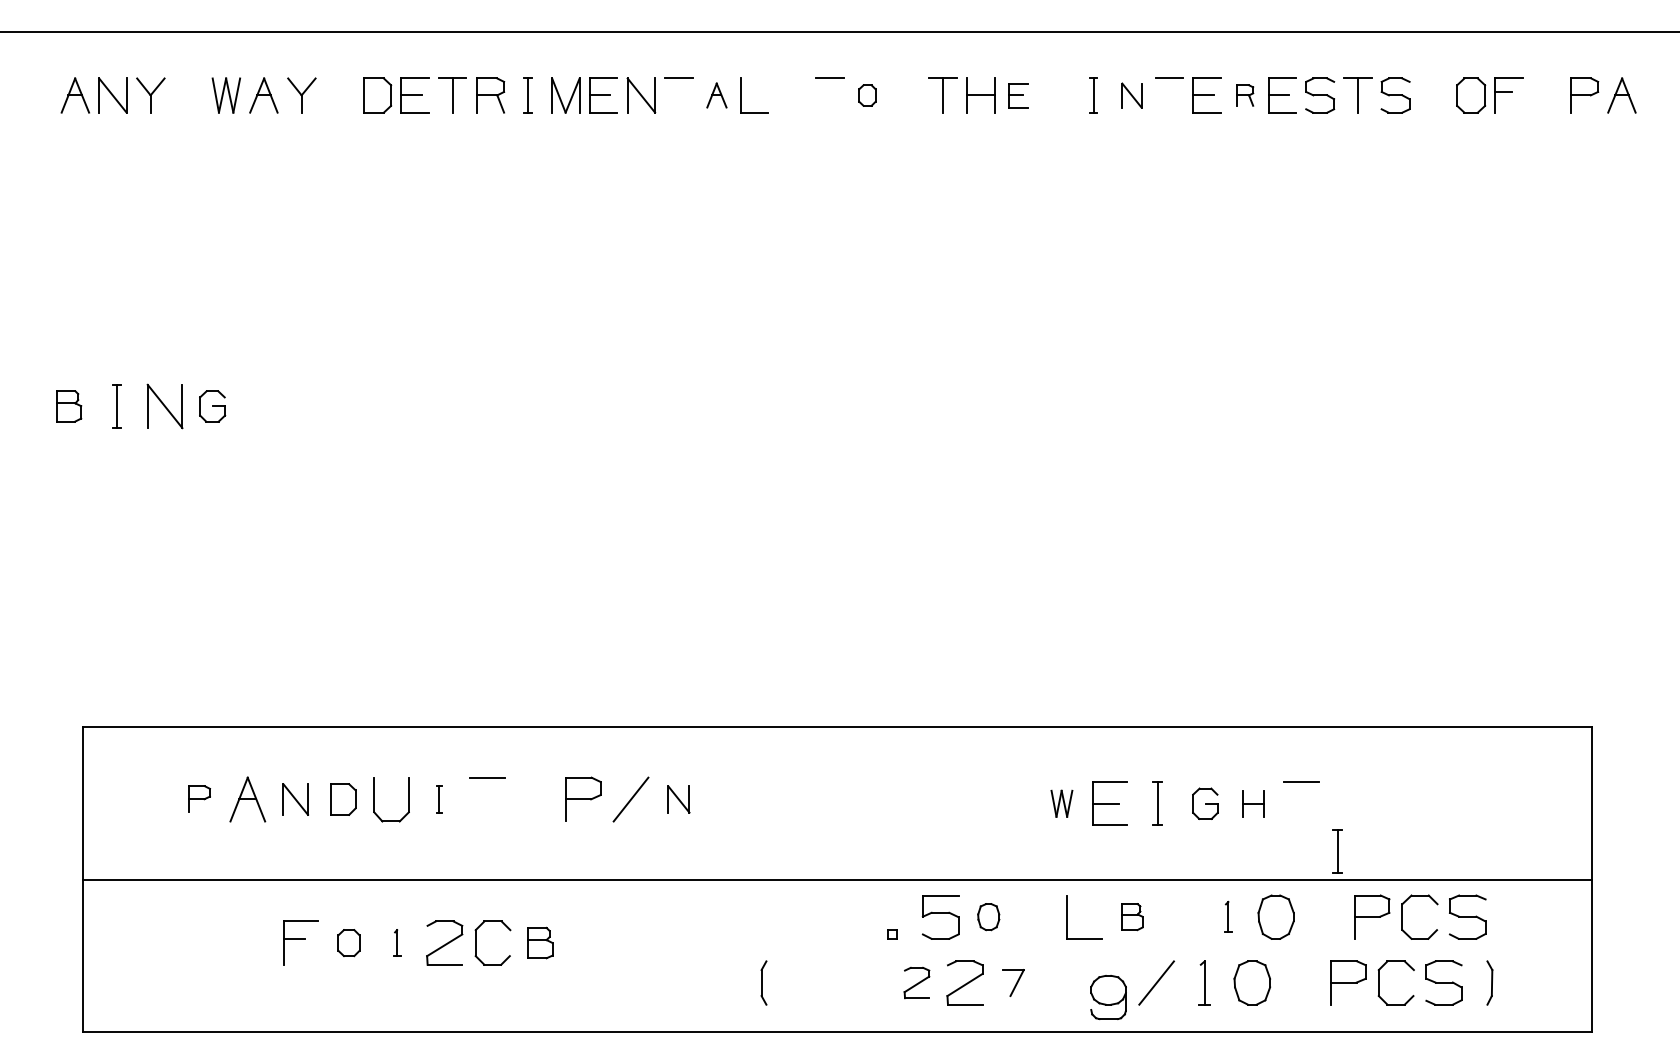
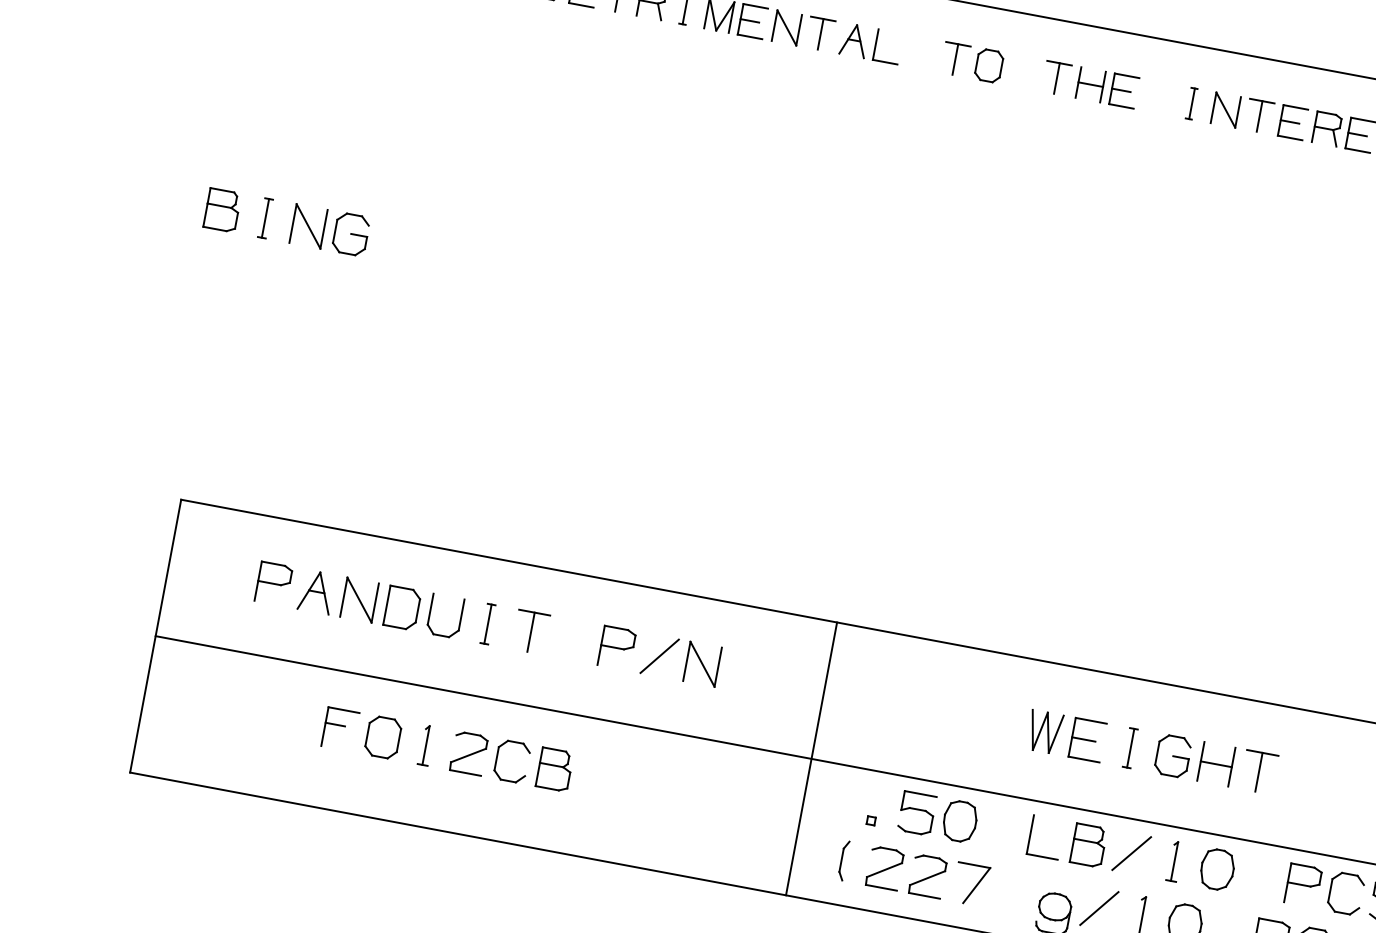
line: (679, 95) -> (820, 34), added
part: (716, 95) -> (854, 40), size x1.43
line: (829, 95) -> (955, 59), added
part: (867, 95) -> (989, 65), size x1.67
part: (1018, 95) -> (1124, 91), size x1.43
part: (1131, 95) -> (1225, 109), size x1.43
line: (1169, 95) -> (1259, 116), added
part: (1244, 95) -> (1326, 128), size x1.67
part: (69, 406) -> (222, 210), size x1.43
part: (212, 406) -> (350, 234), size x1.43
part: (199, 798) -> (273, 583), size x1.67
part: (295, 799) -> (359, 600), size x1.43
part: (343, 799) -> (402, 608), size x1.43
part: (439, 799) -> (488, 624), size x1.67
line: (487, 799) -> (531, 632), added
part: (678, 799) -> (702, 664), size x1.67
part: (1061, 803) -> (1044, 731), size x1.67
part: (1205, 803) -> (1173, 756), size x1.43
part: (1253, 803) -> (1216, 764), size x1.67
line: (1301, 803) -> (1259, 772), added
part: (1337, 851) -> (1283, 821), removed
line: (815, 879) -> (811, 758), added
part: (988, 916) -> (960, 820), size x1.67
part: (1132, 916) -> (1088, 844), size x1.67
line: (1180, 916) -> (1131, 852), added
part: (1228, 916) -> (1174, 861), size x1.43
part: (348, 942) -> (382, 736), size x1.67
part: (397, 942) -> (426, 745), size x1.67
part: (540, 942) -> (554, 769), size x1.43
part: (763, 982) -> (843, 860), moved
part: (916, 982) -> (884, 867), size x1.43
part: (1013, 982) -> (971, 884), size x1.67

